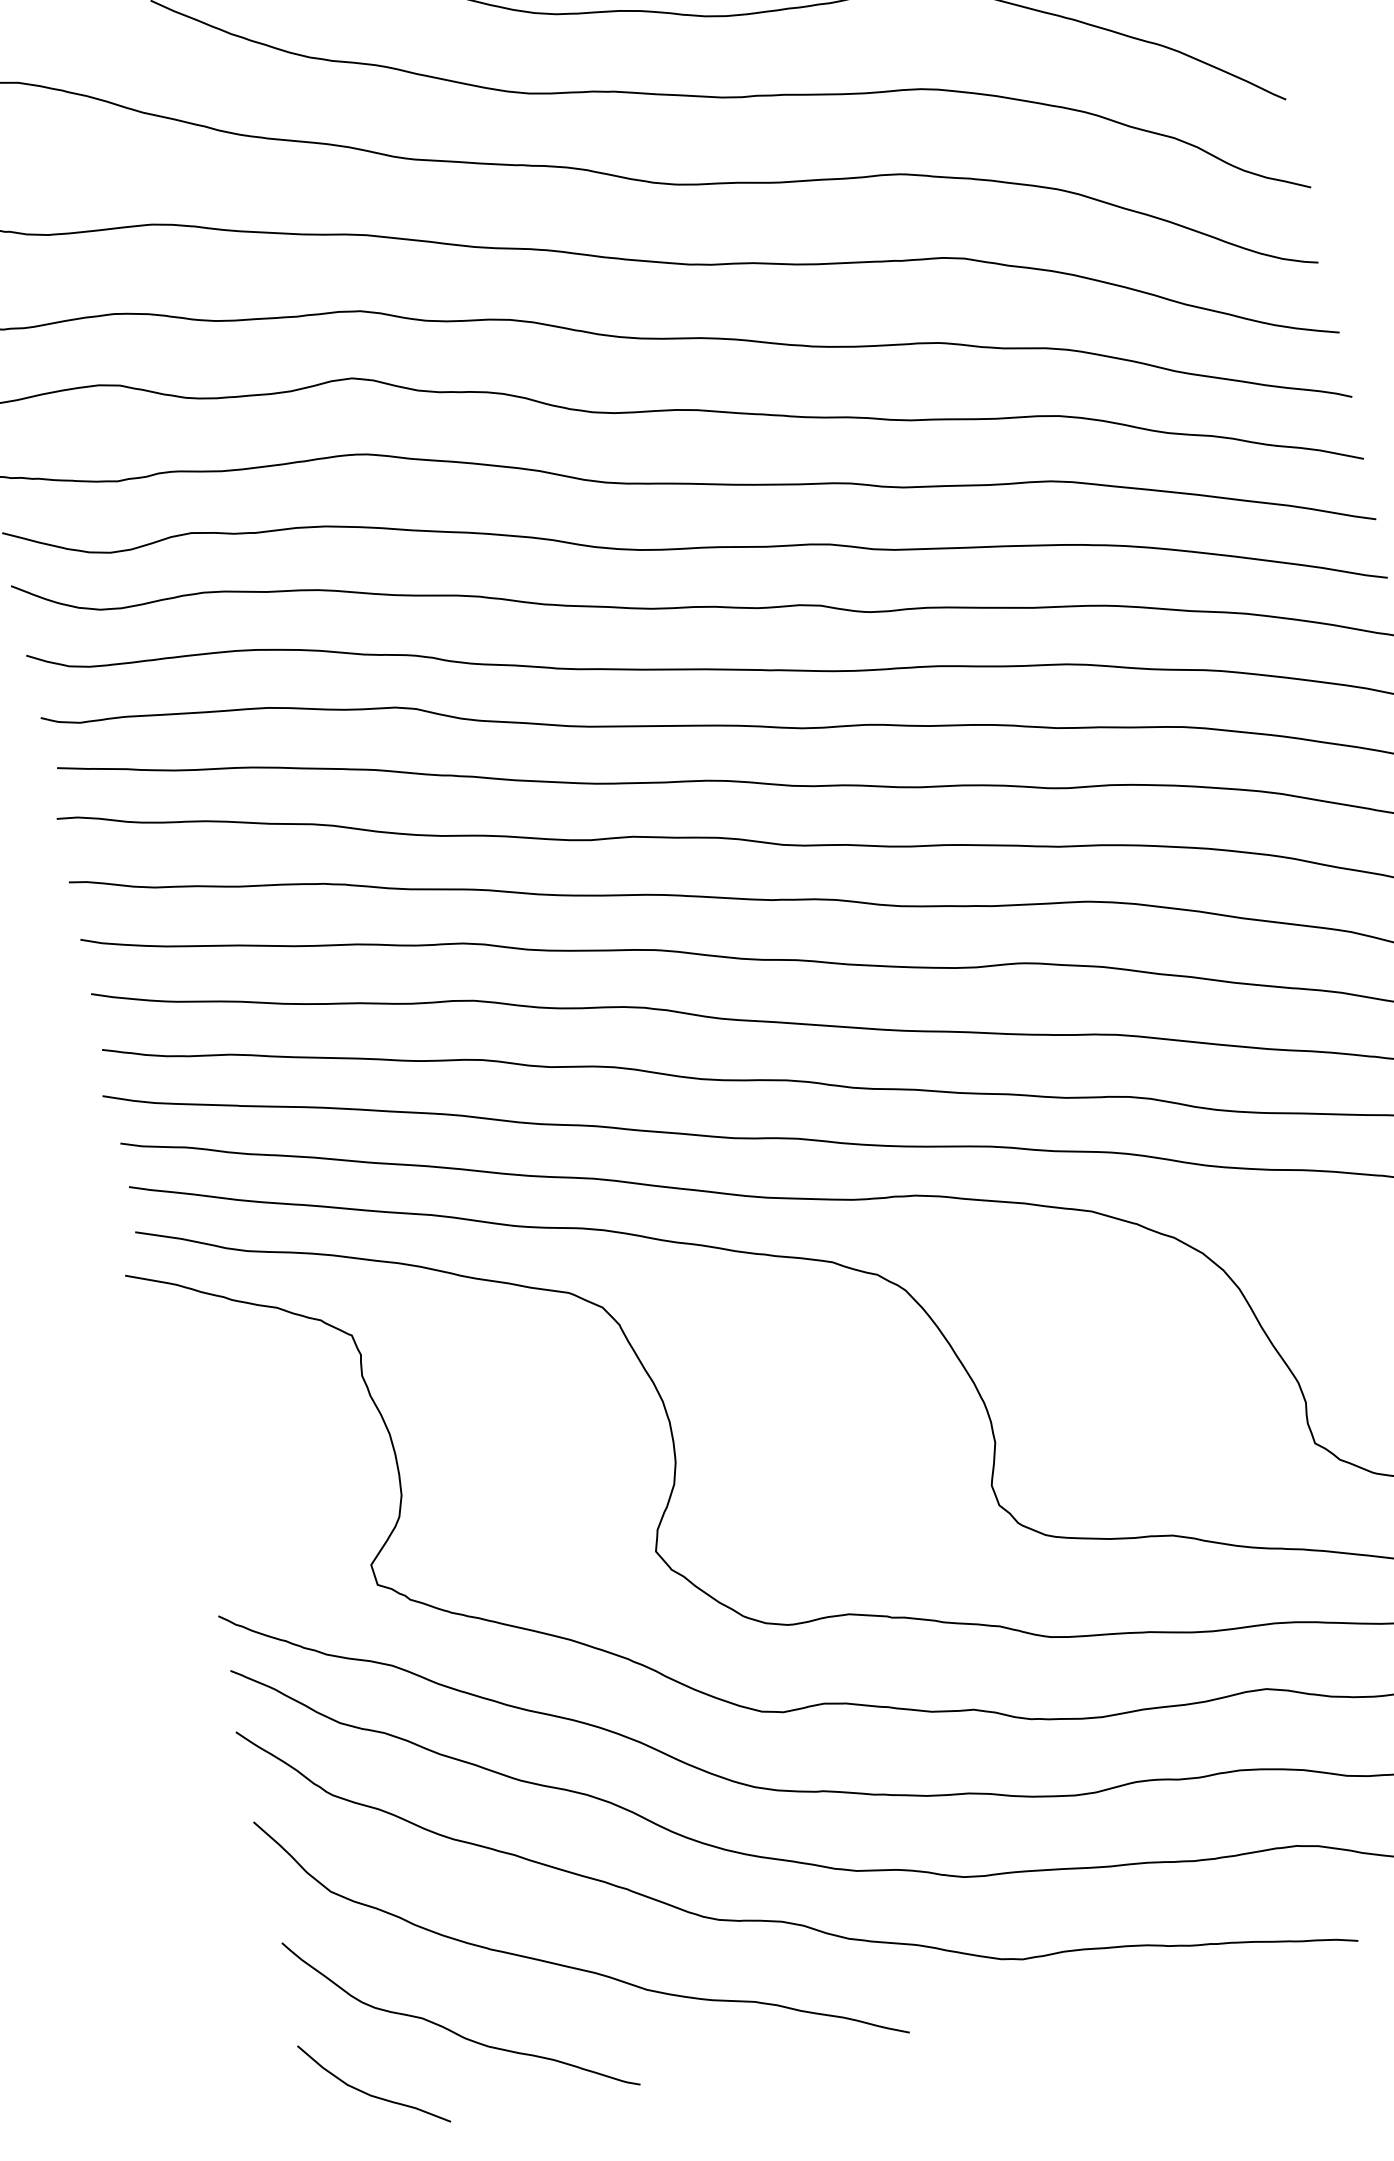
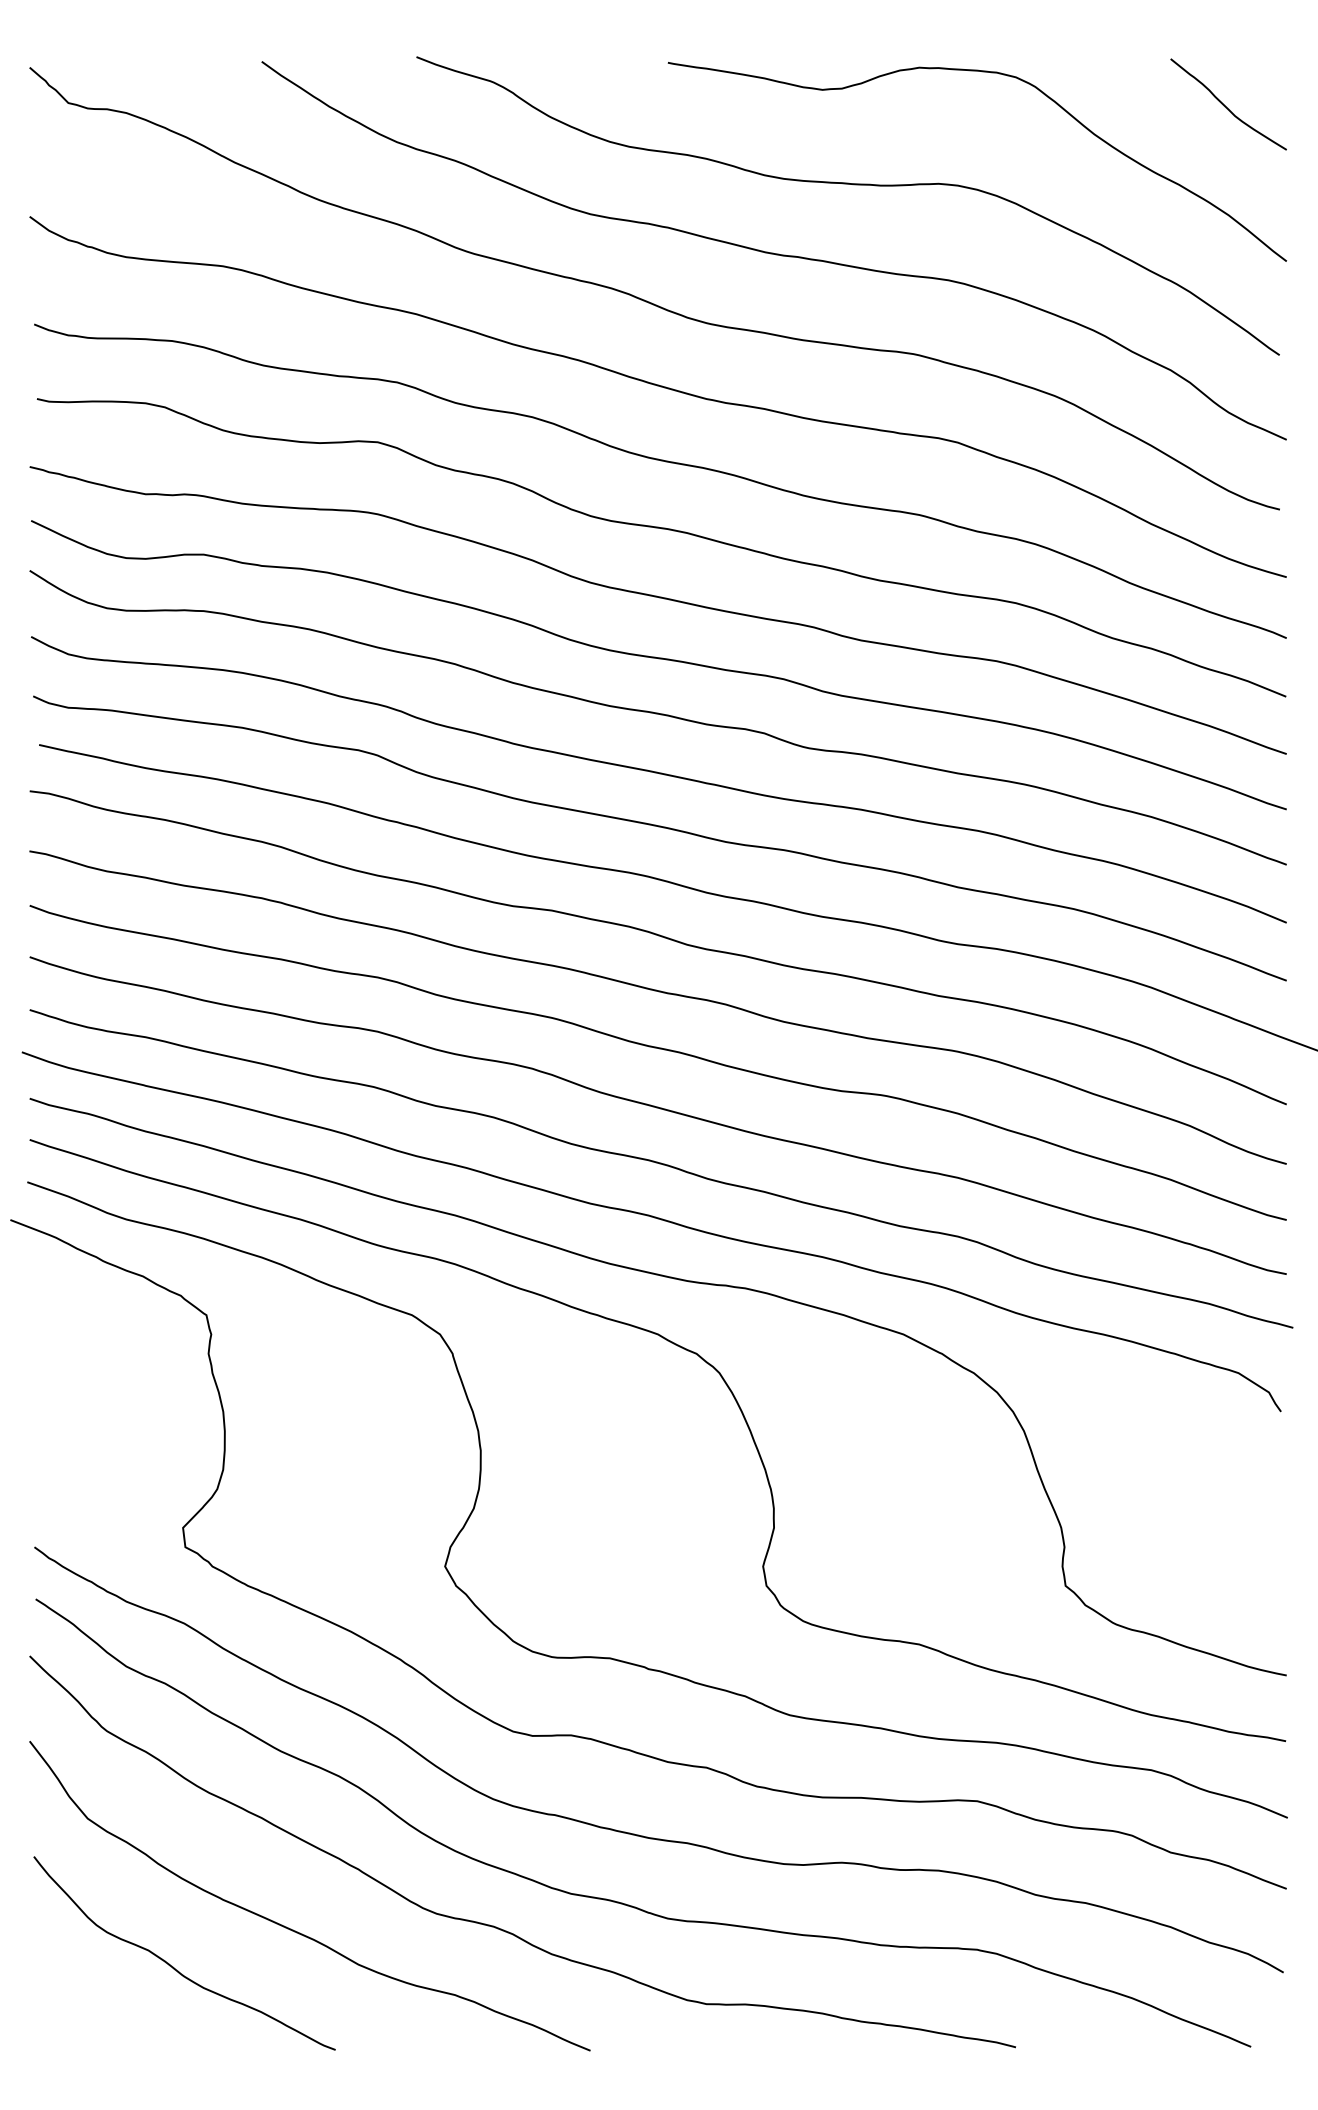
curve: (367, 2092) -> (85, 2008), removed

